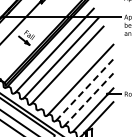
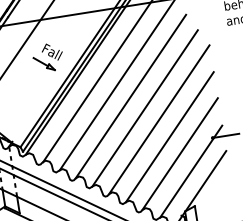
line: (73, 72) -> (144, 108), added
line: (85, 89) -> (171, 135), dashed -> solid
line: (89, 99) -> (181, 153), dashed -> solid

